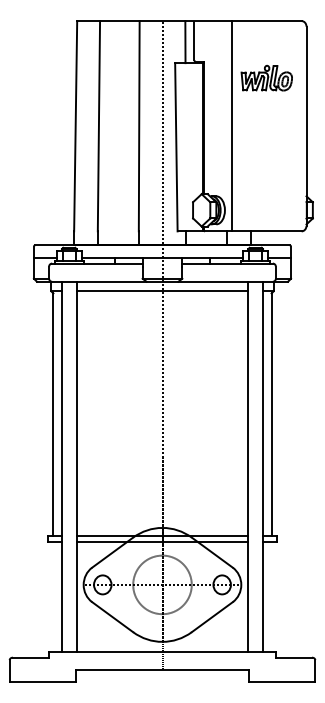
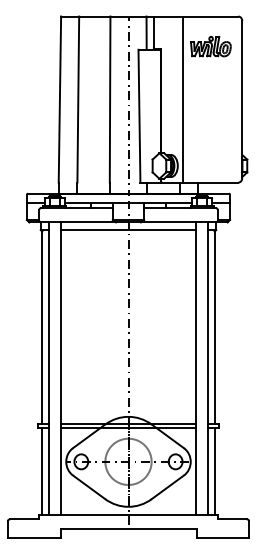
part: (266, 77) -> (210, 46), moved
line: (53, 596) -> (42, 471), added
line: (271, 596) -> (214, 471), added

